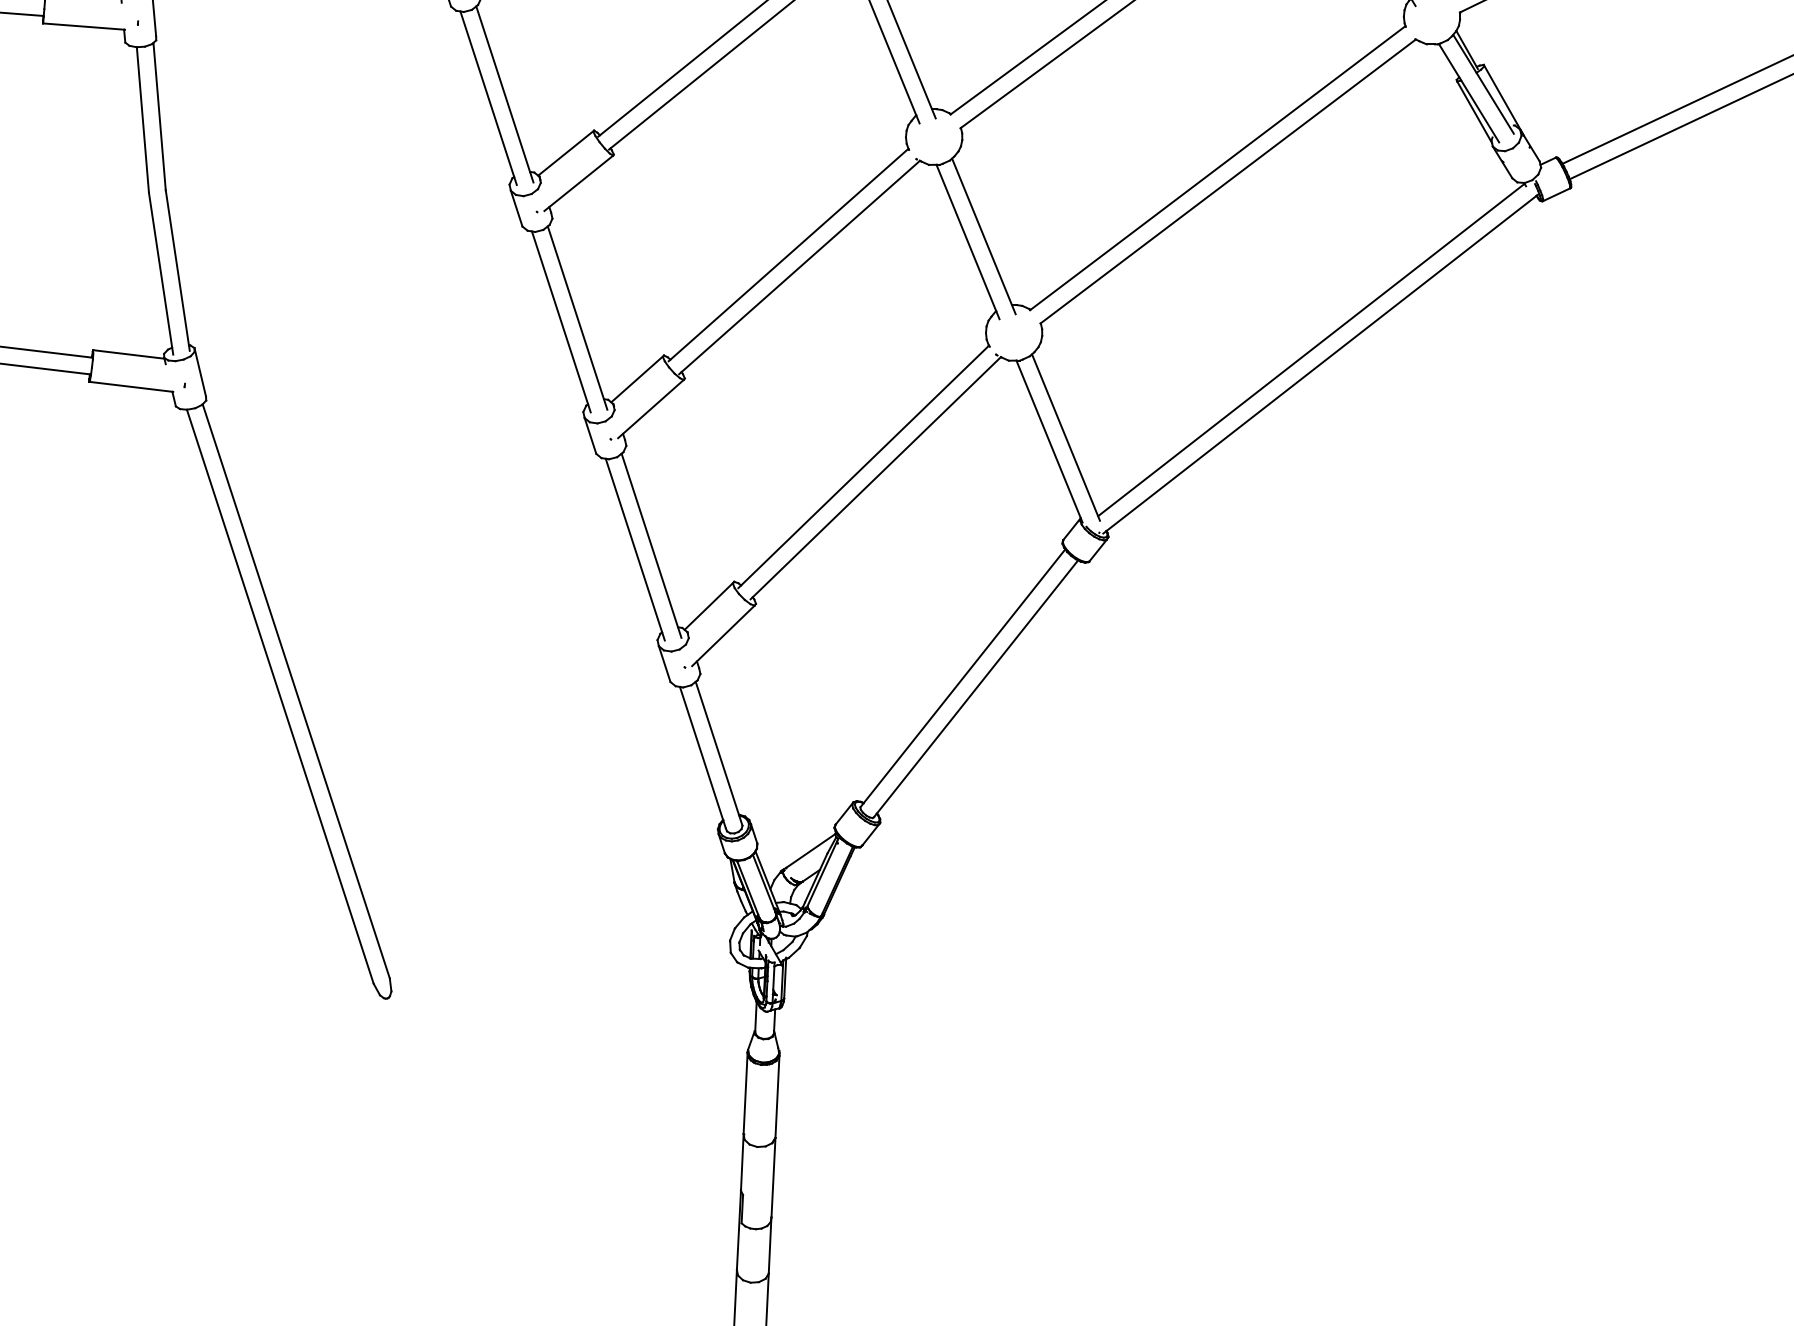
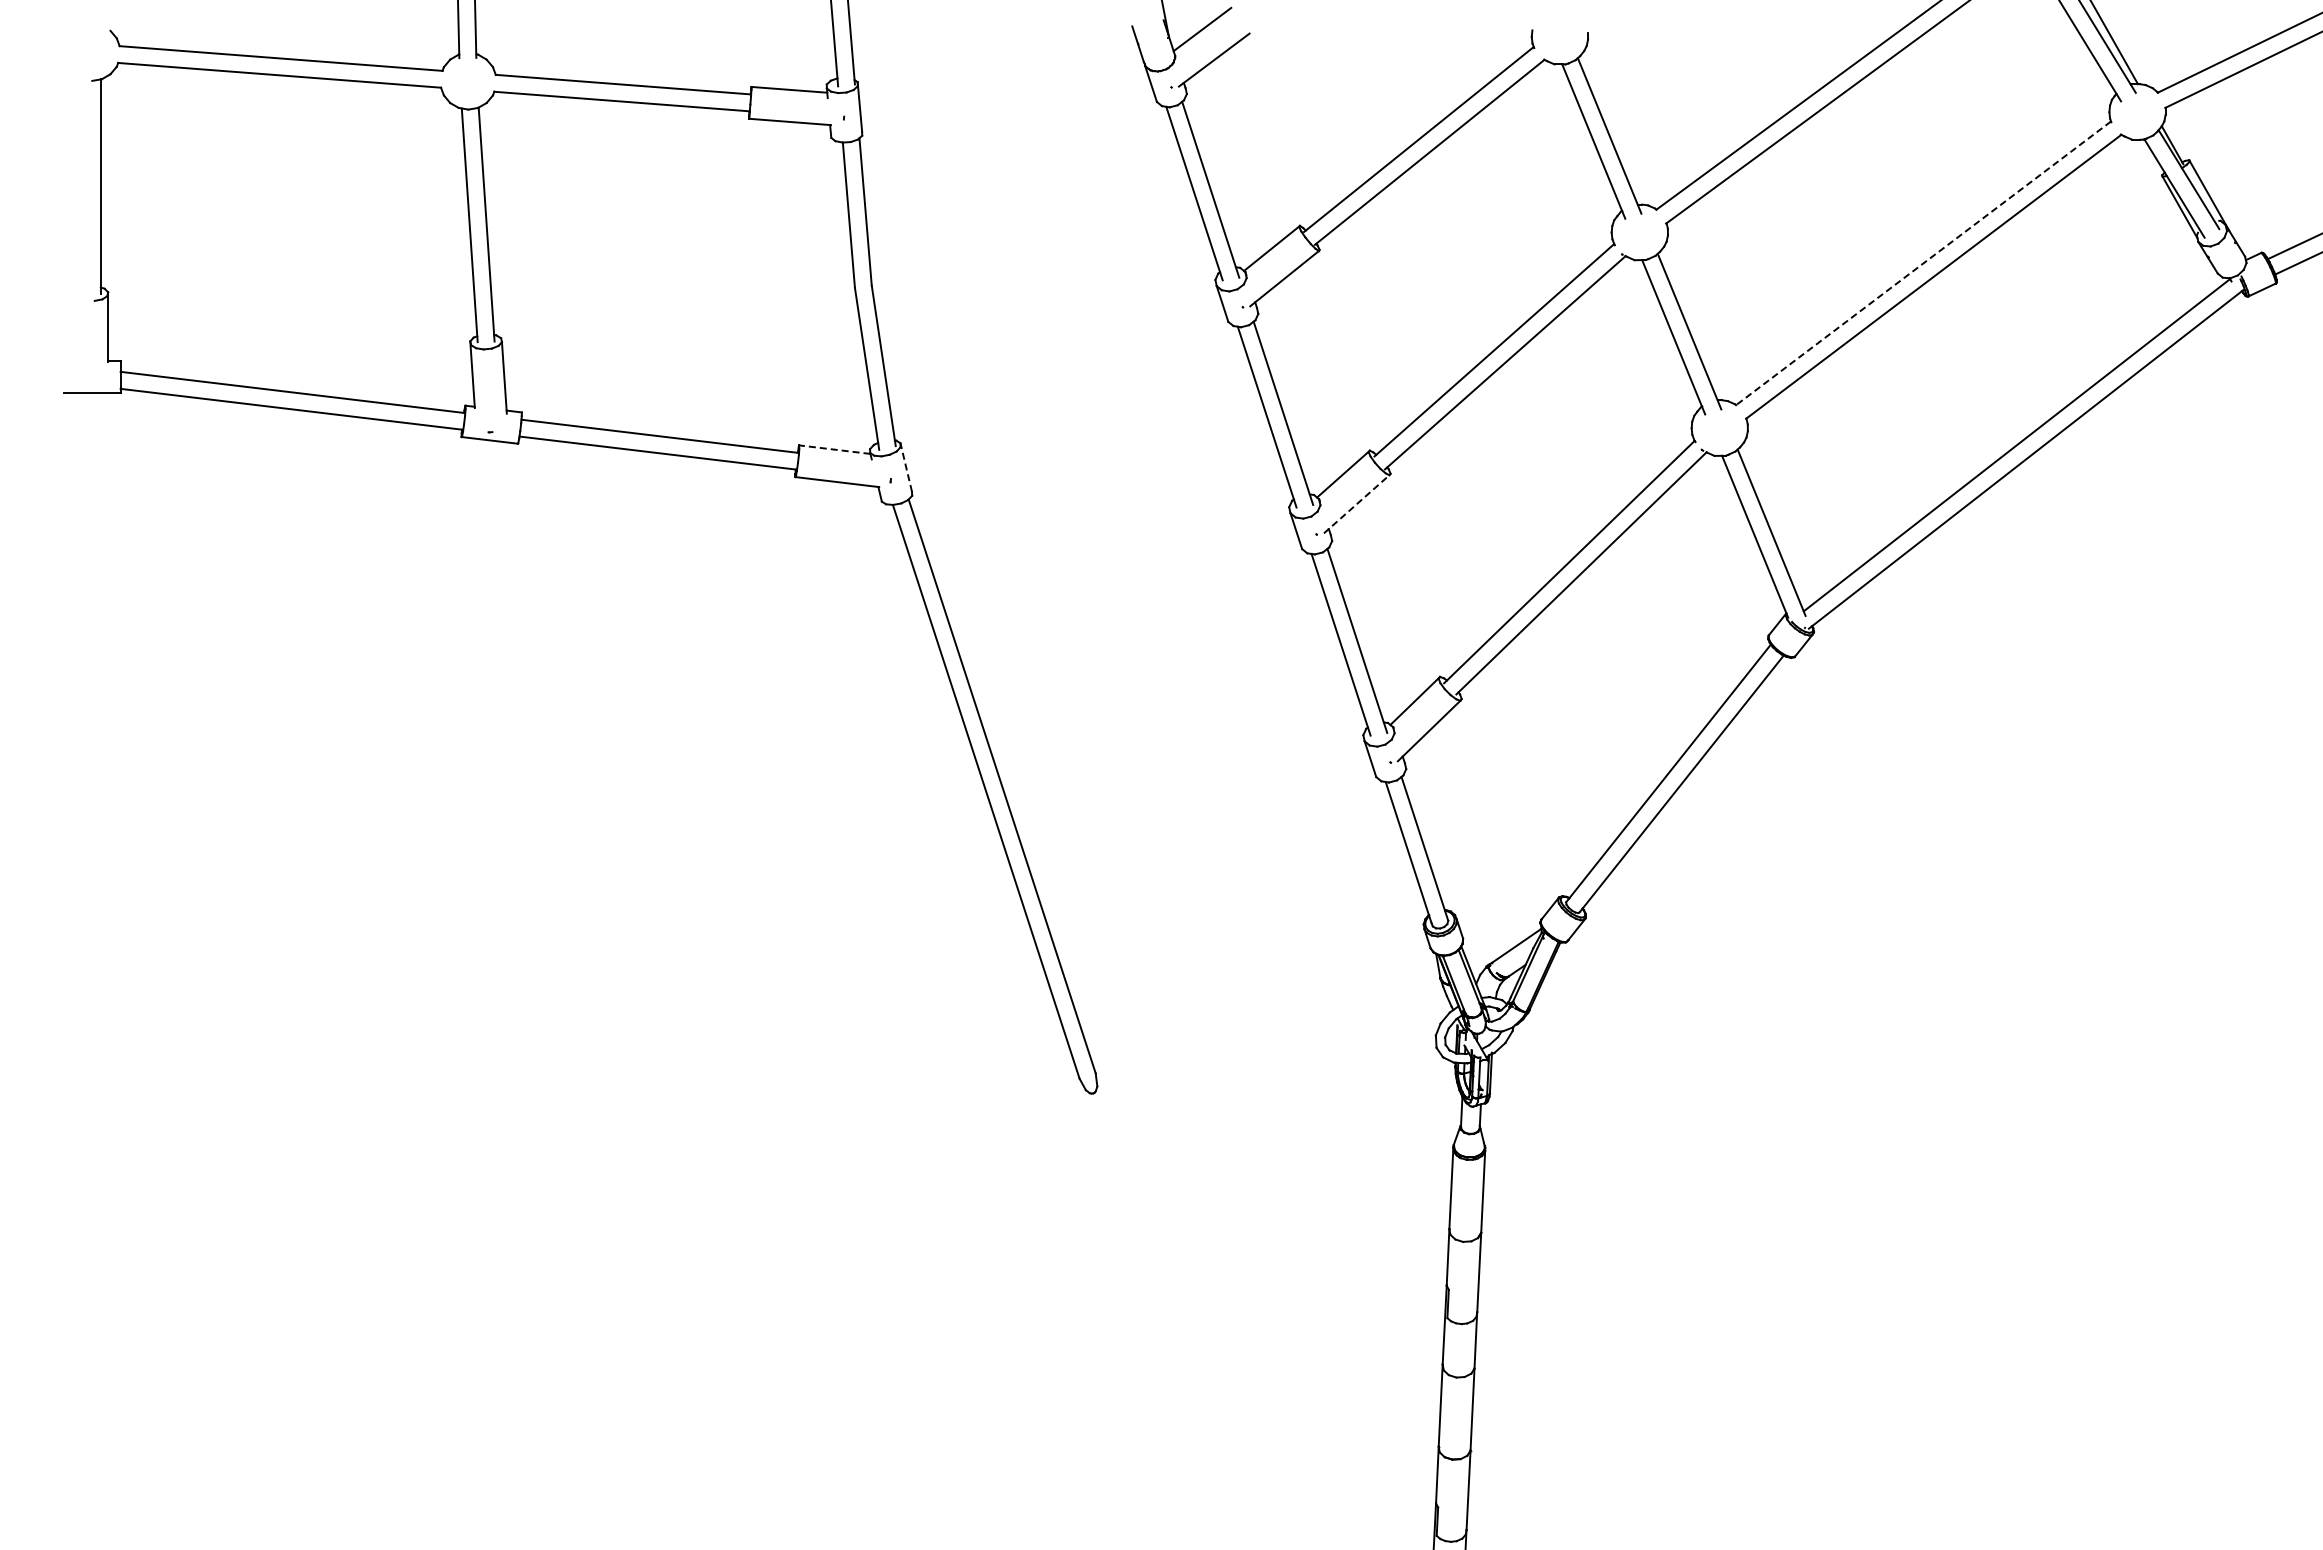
line: (1216, 168) -> (1922, 263), solid -> dashed
line: (128, 354) -> (834, 449), solid -> dashed
line: (200, 372) -> (906, 467), solid -> dashed
line: (650, 409) -> (1356, 504), solid -> dashed

